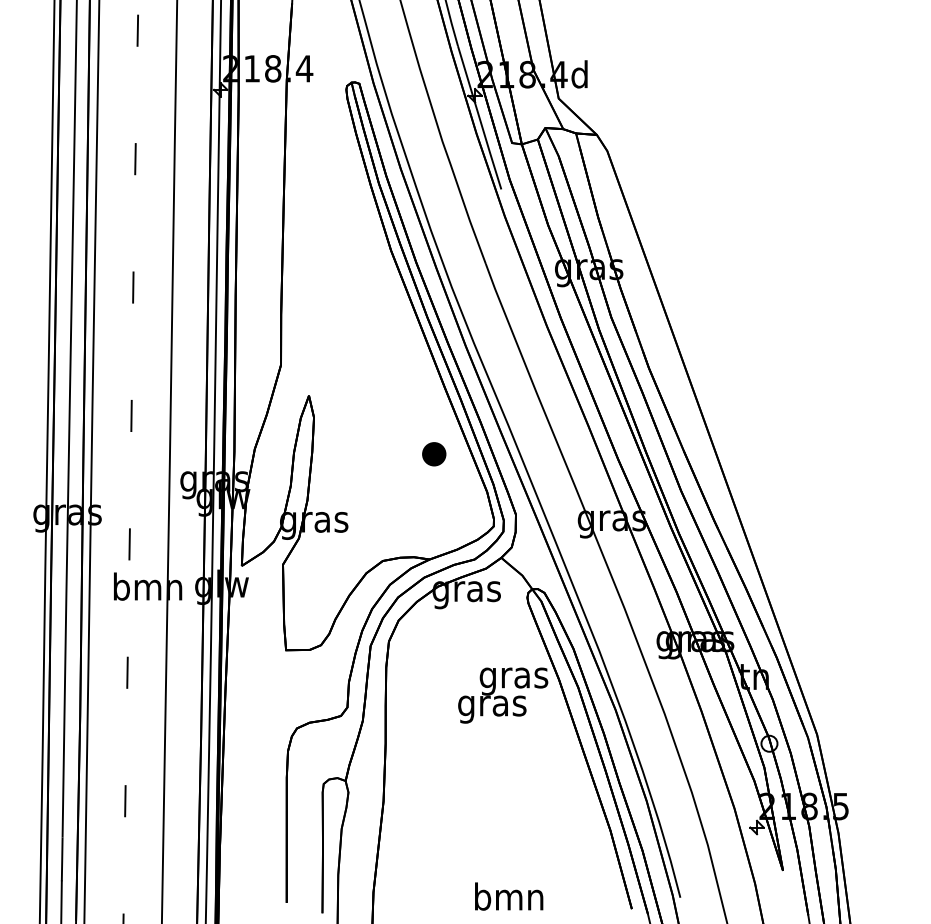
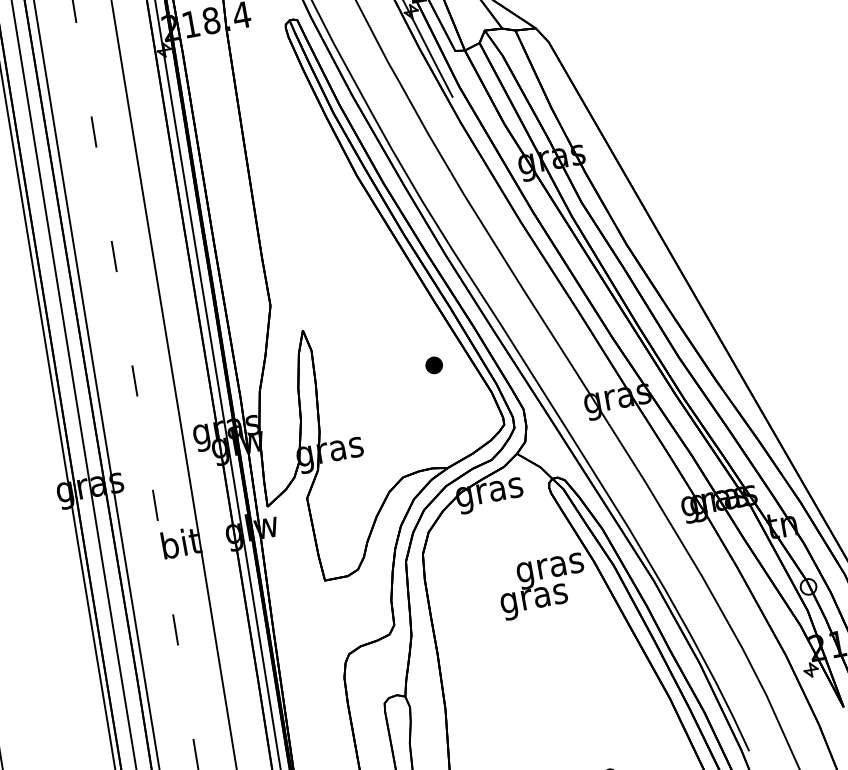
part: (434, 454) -> (434, 365), size x0.71
text: (148, 586) -> (180, 542), bmn -> bit

